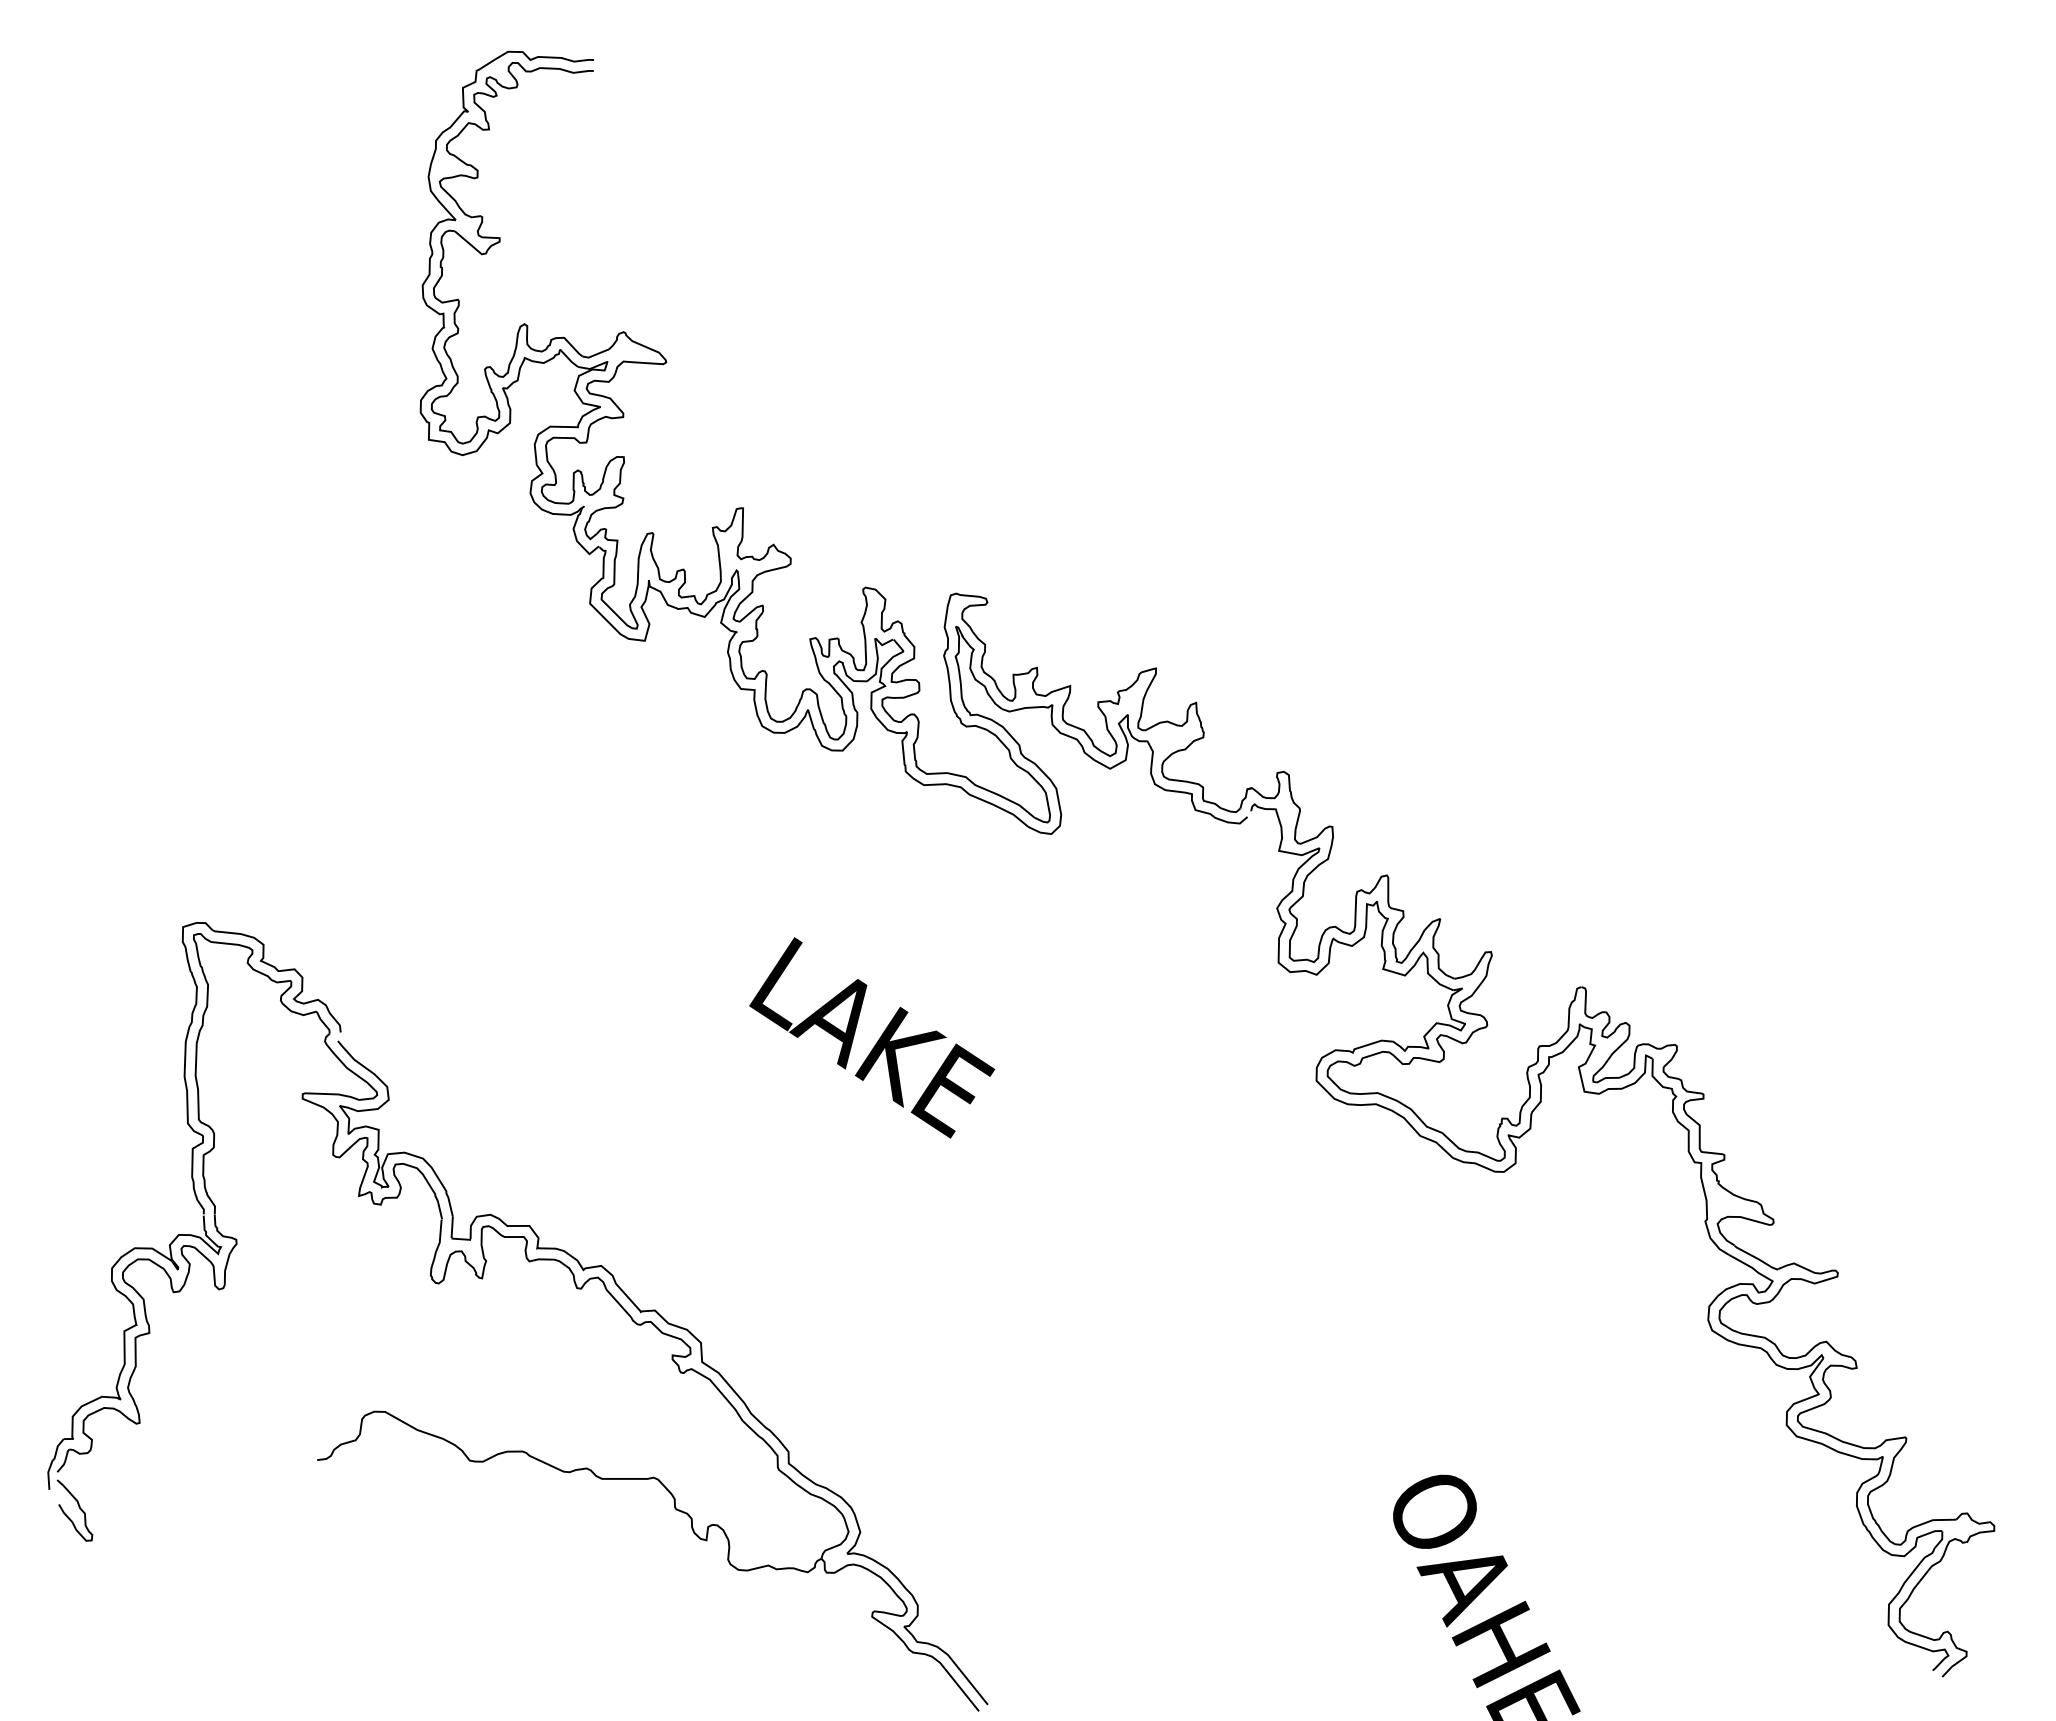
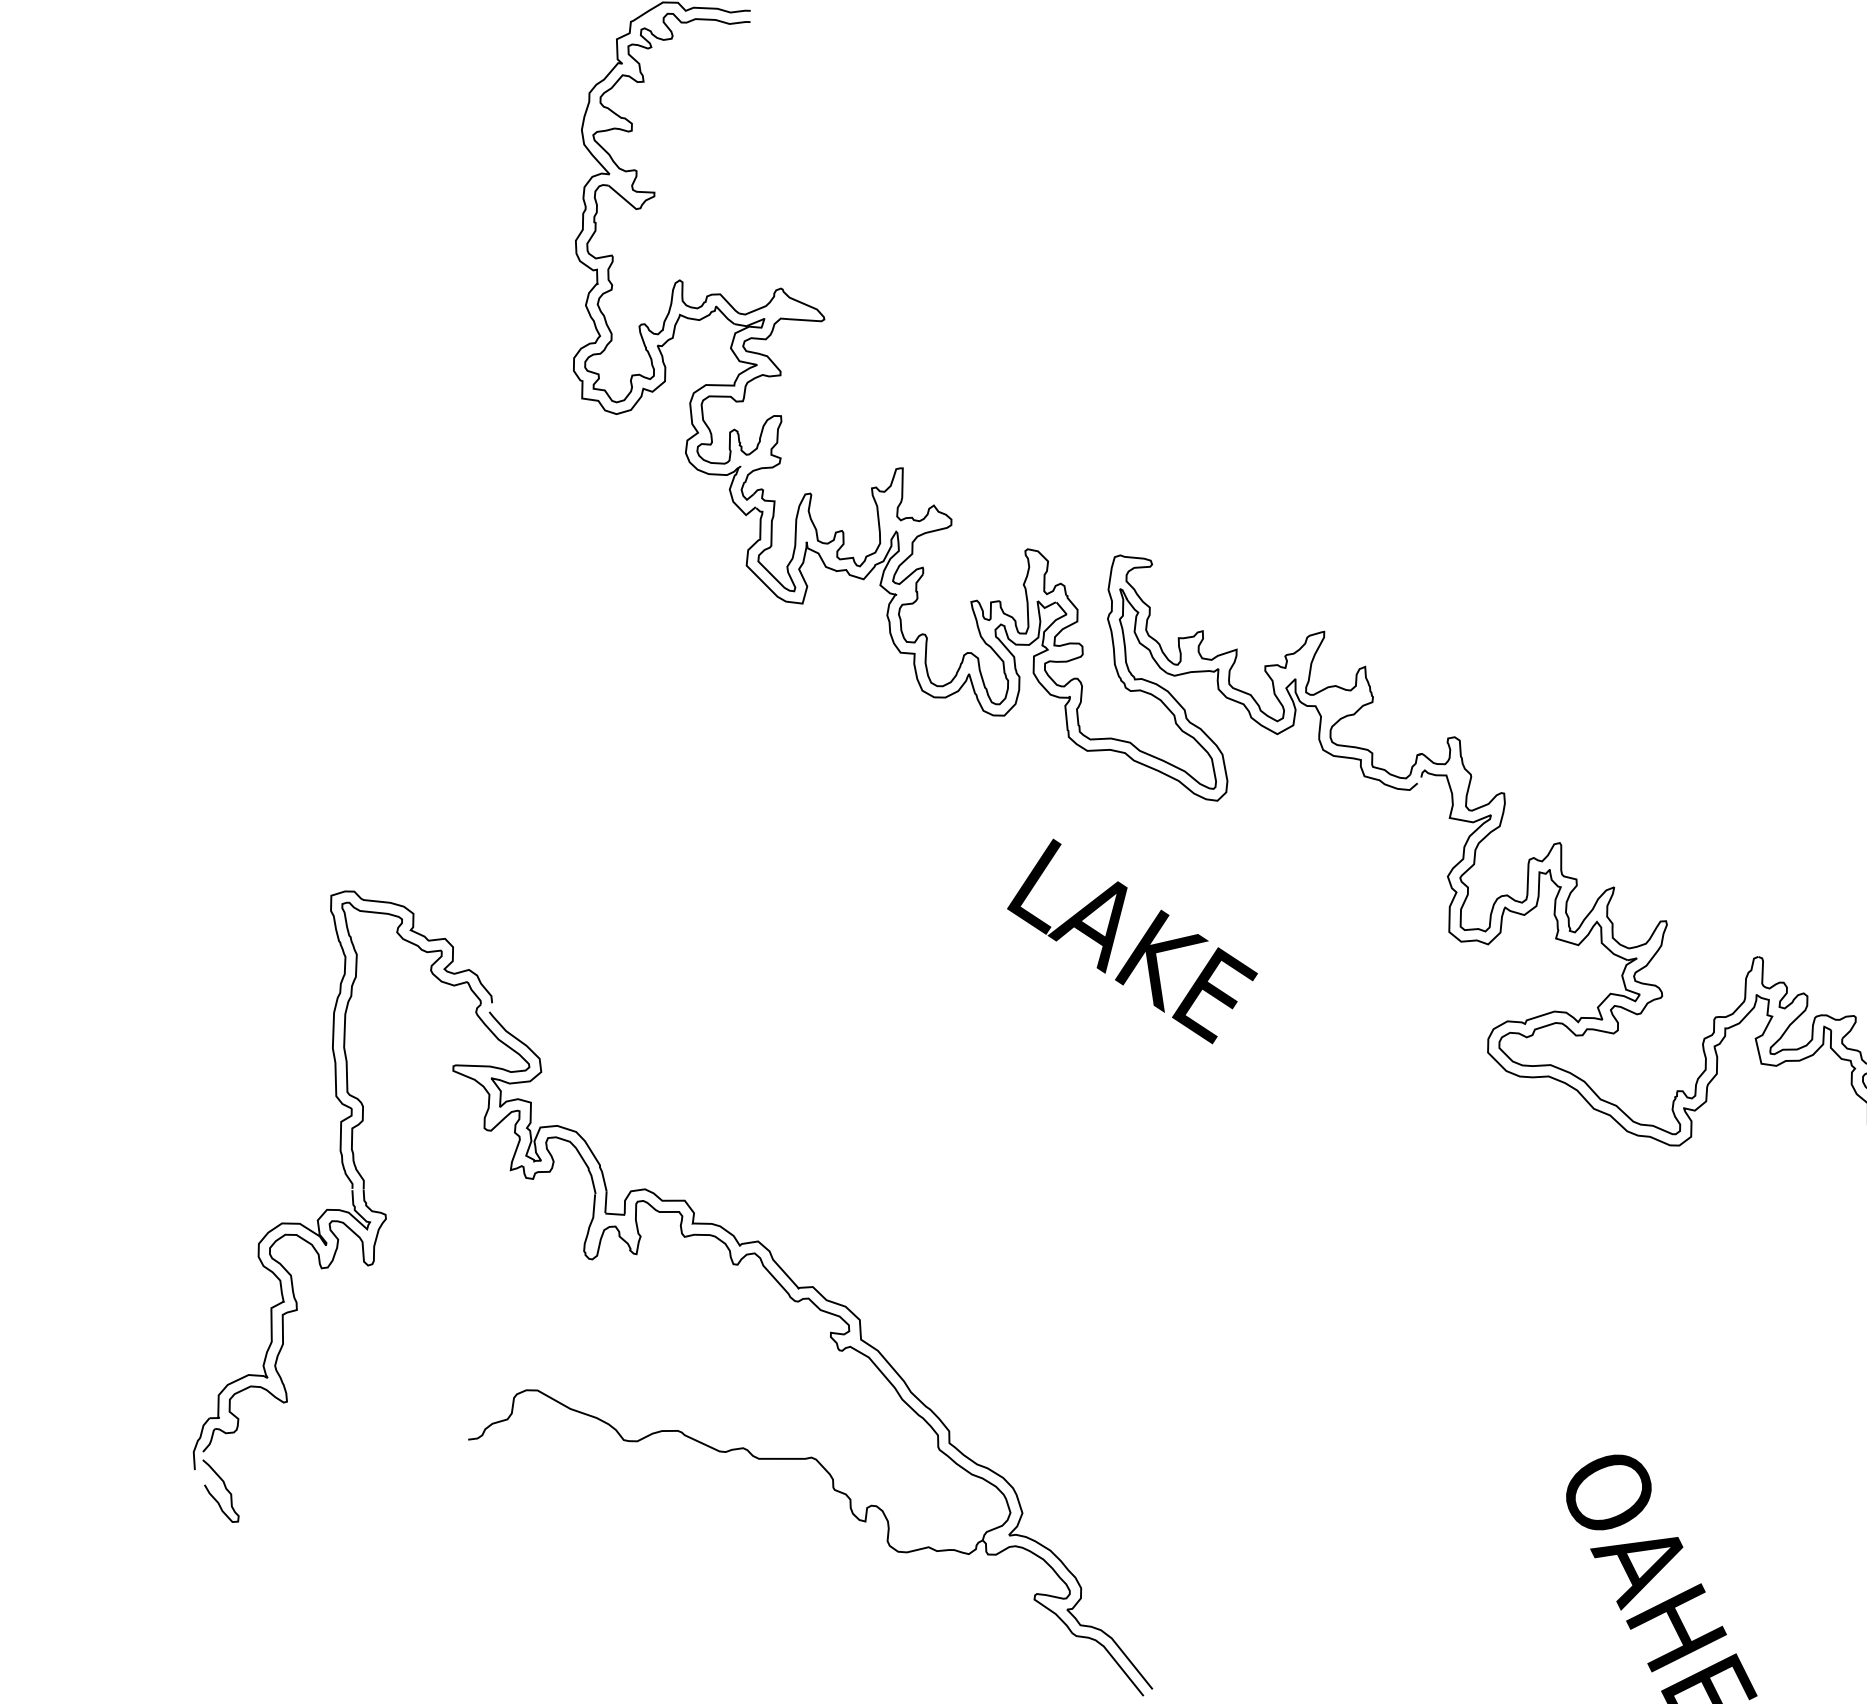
text: (872, 1037) -> (1132, 941), moved

